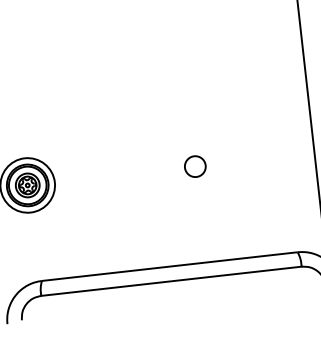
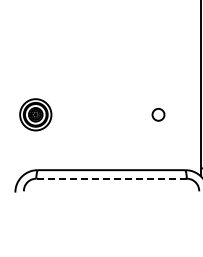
circle: (195, 166) -> (158, 114), moved
line: (171, 281) -> (111, 178), solid -> dashed

